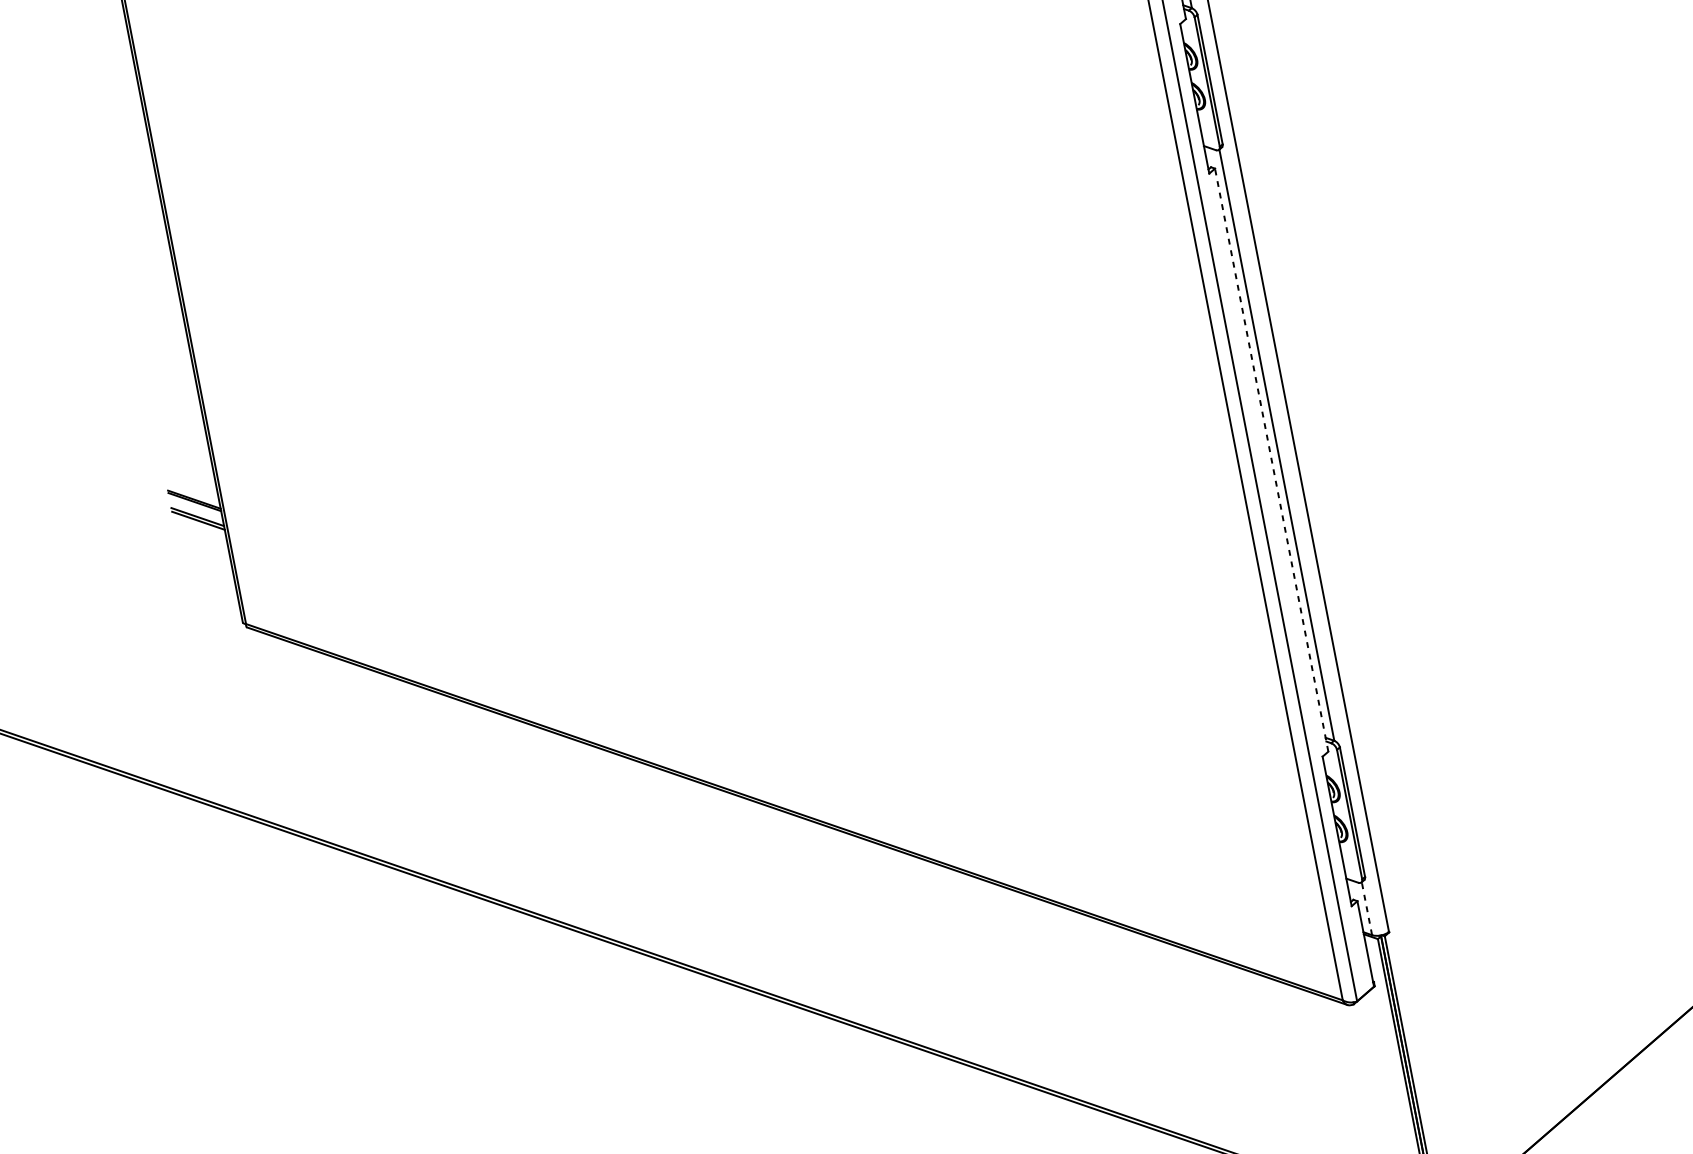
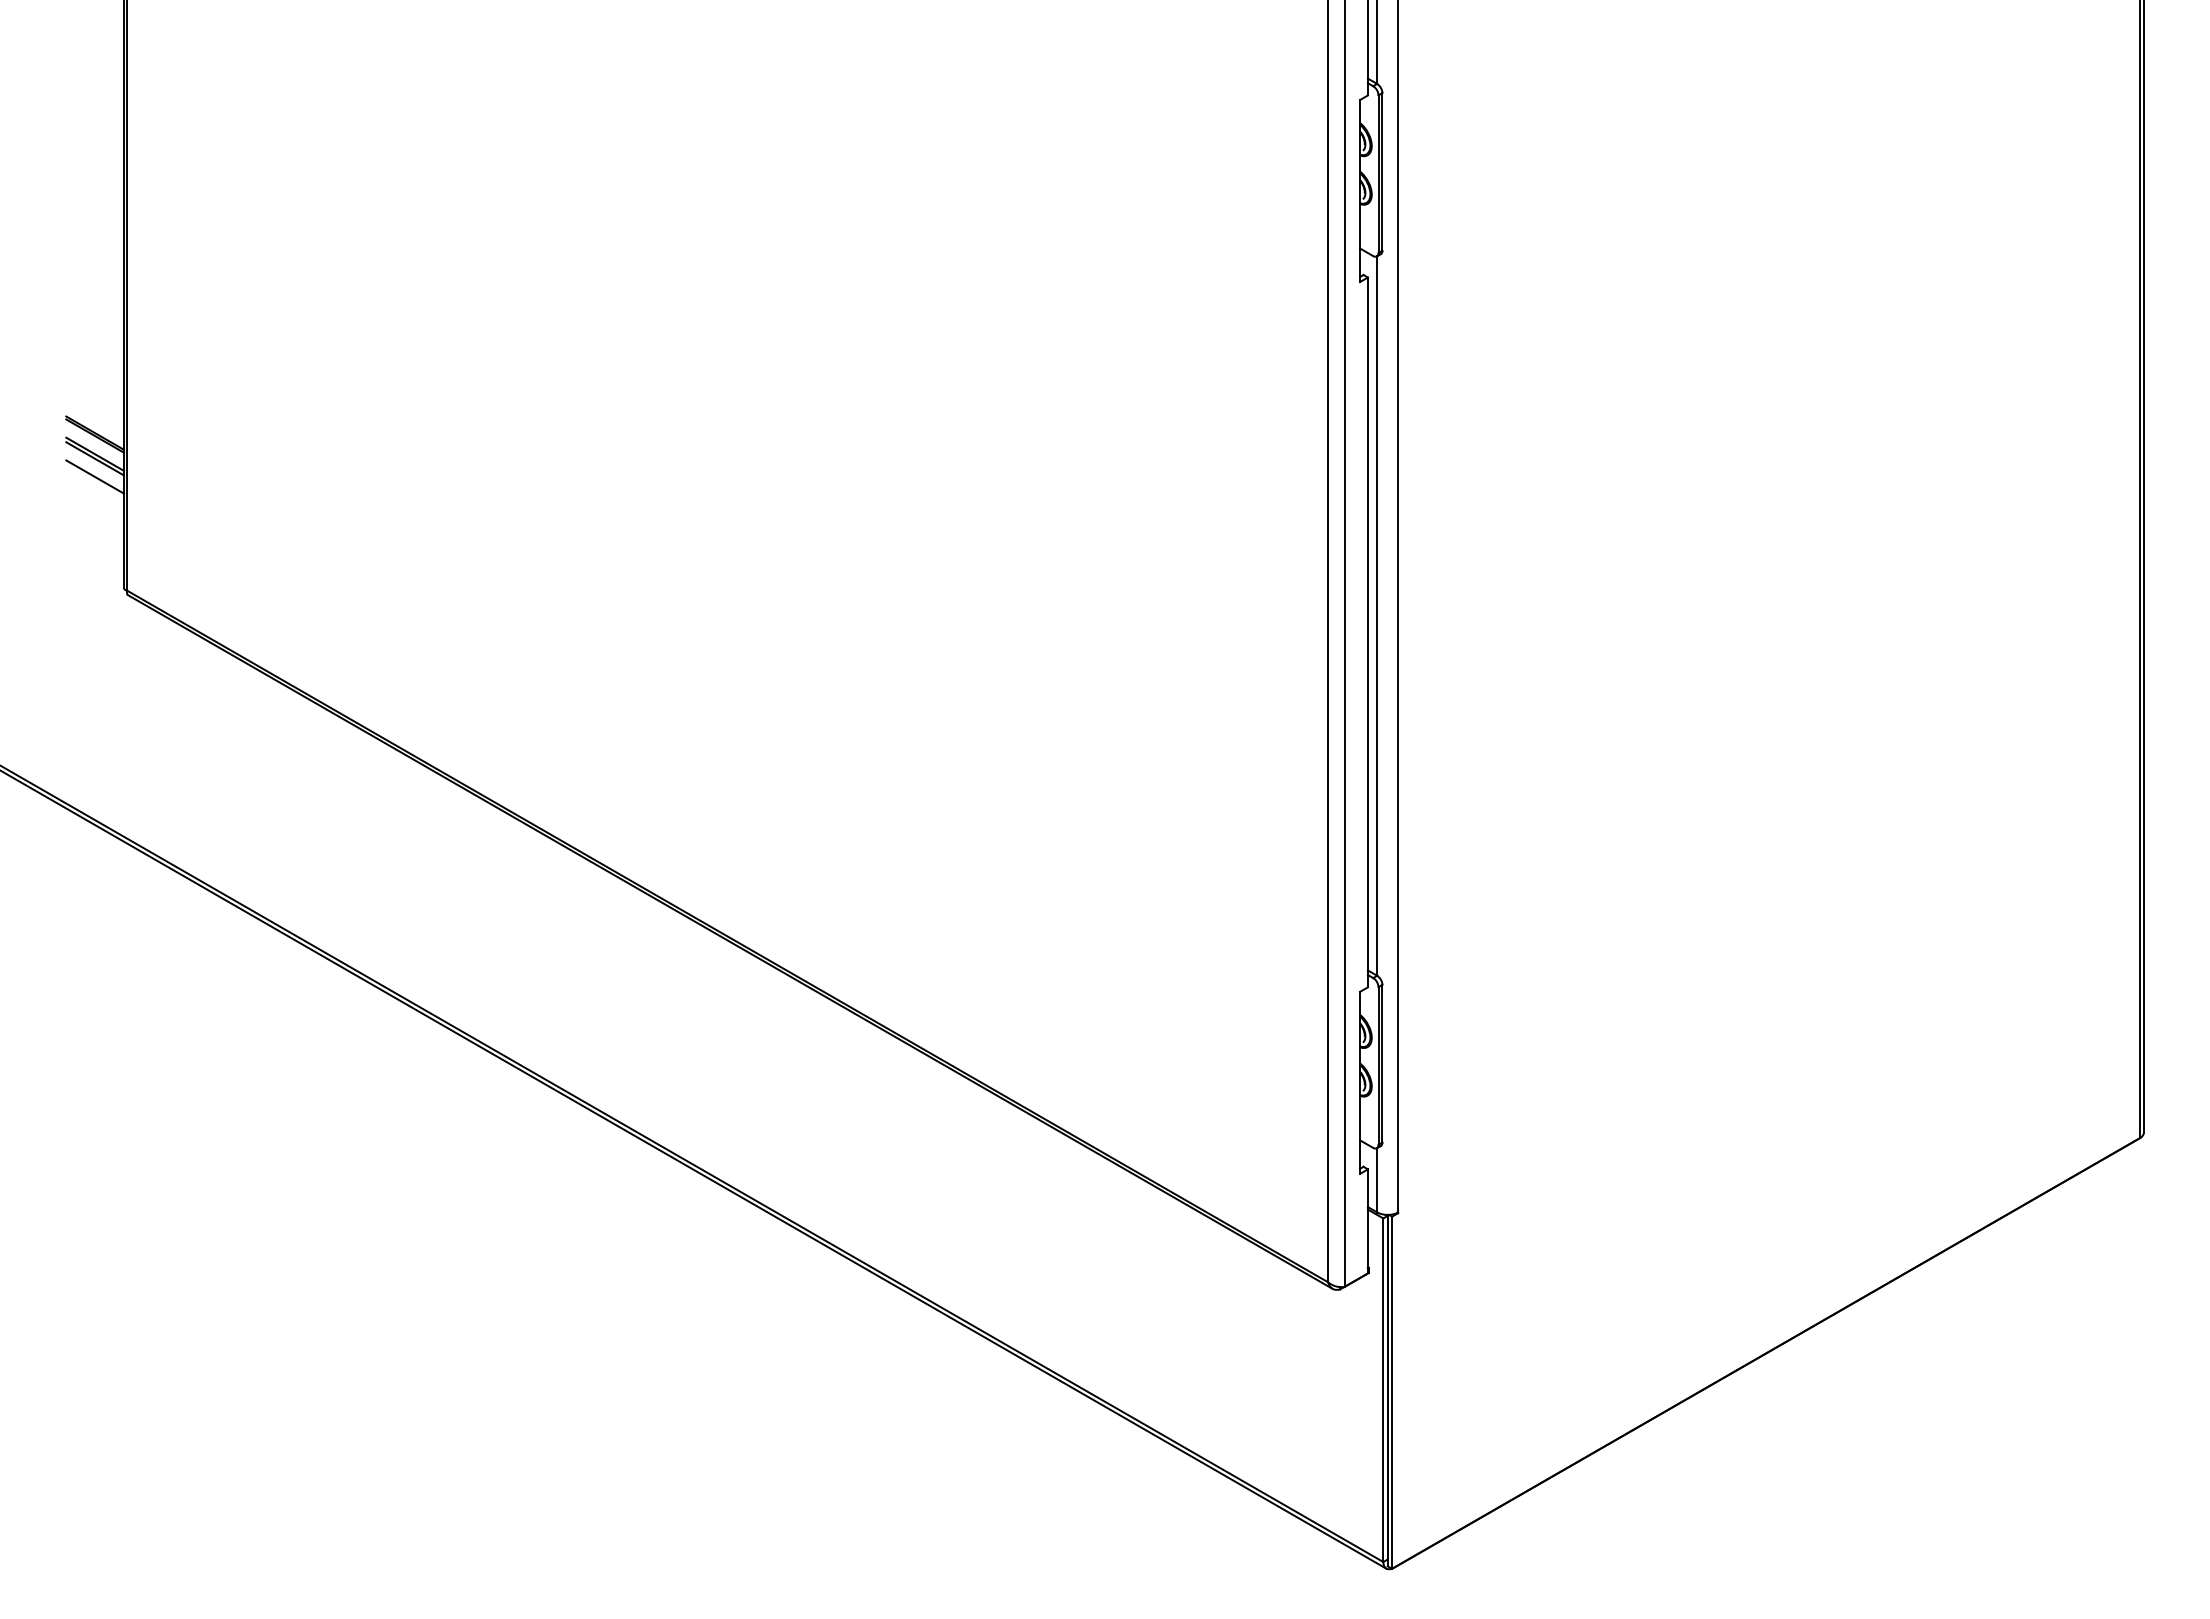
line: (1271, 460) -> (1367, 632), dashed -> solid
line: (200, 535) -> (94, 476), added
line: (1366, 908) -> (1377, 1179), dashed -> solid

